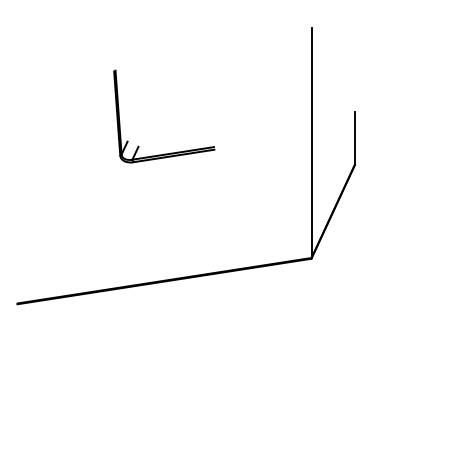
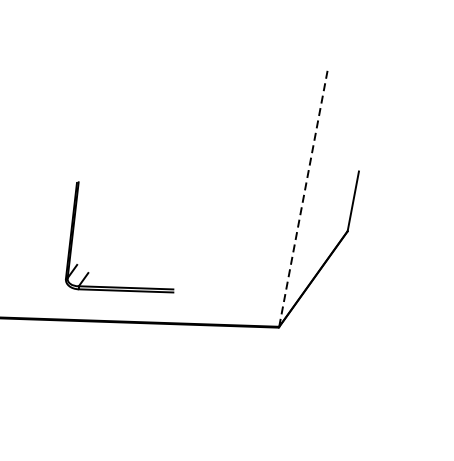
line: (311, 142) -> (303, 196), solid -> dashed
part: (170, 152) -> (123, 286), moved

